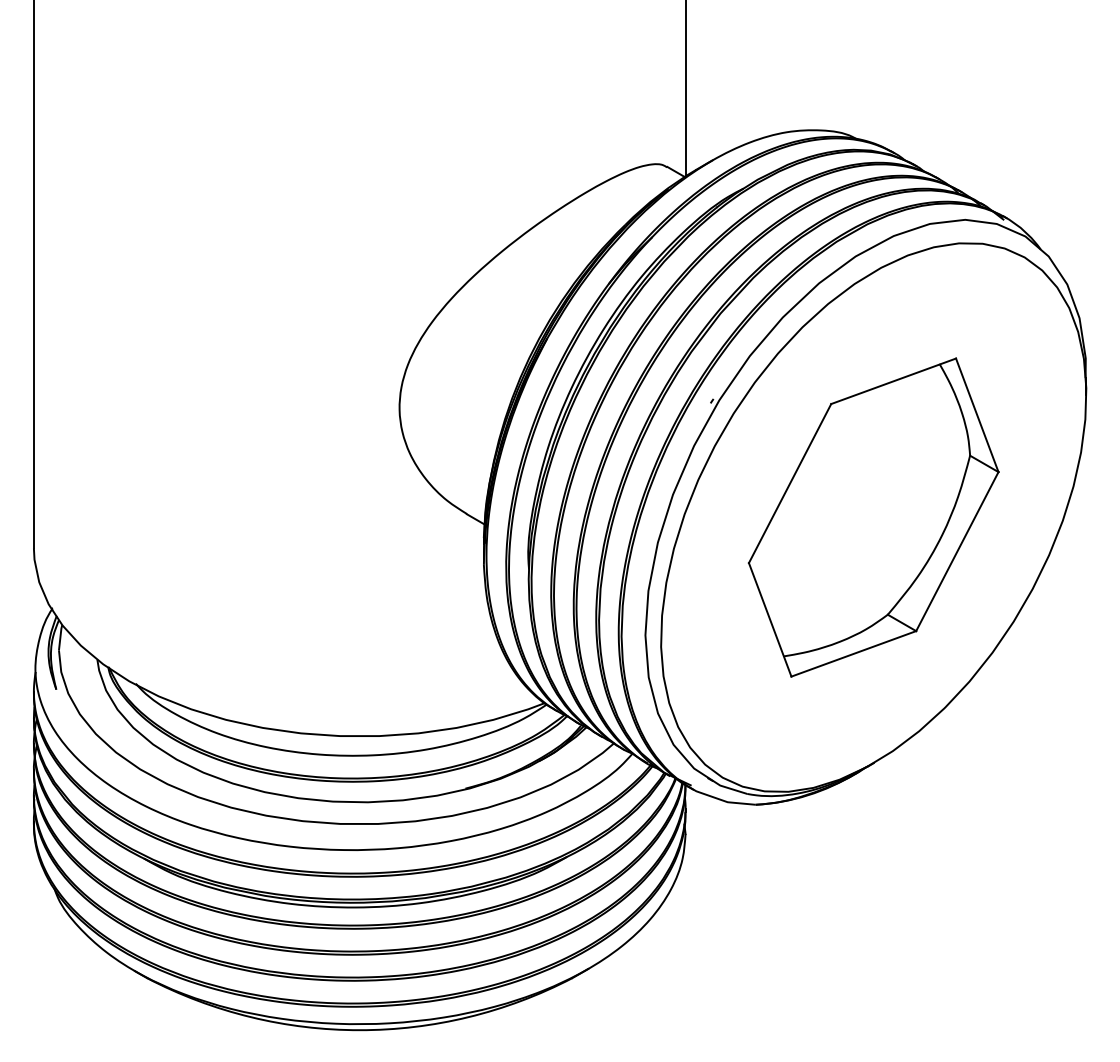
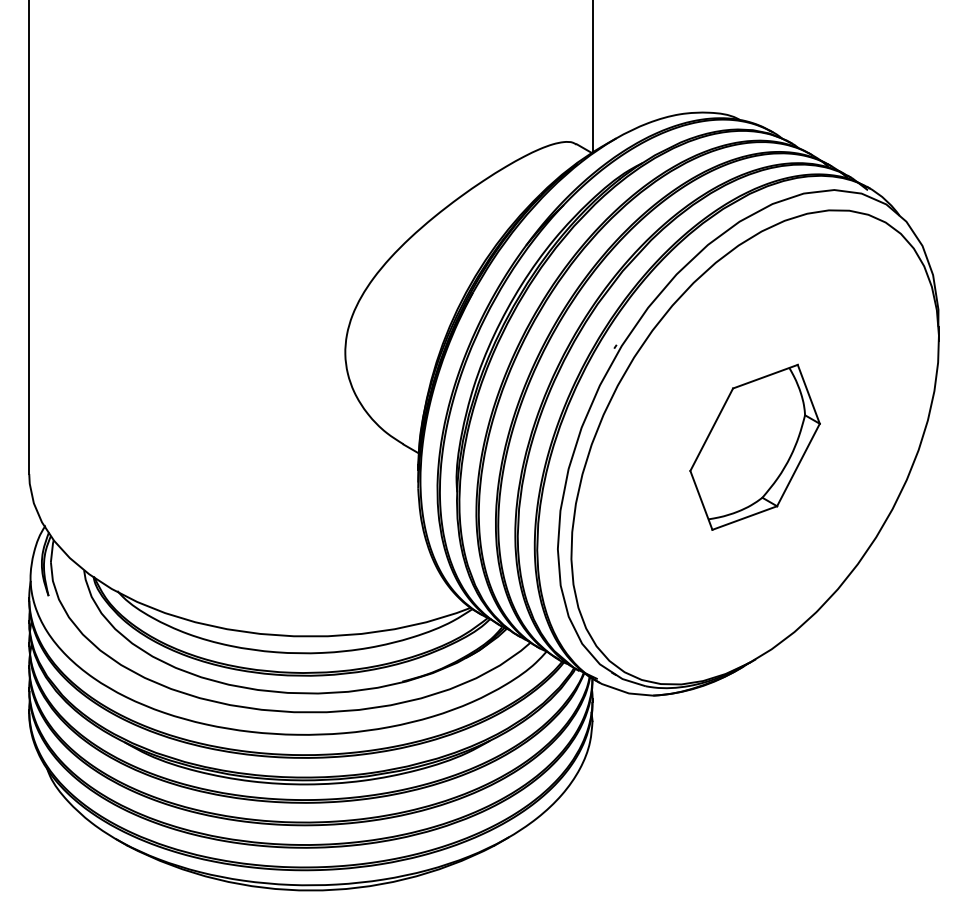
part: (873, 517) -> (754, 447), size x0.6

